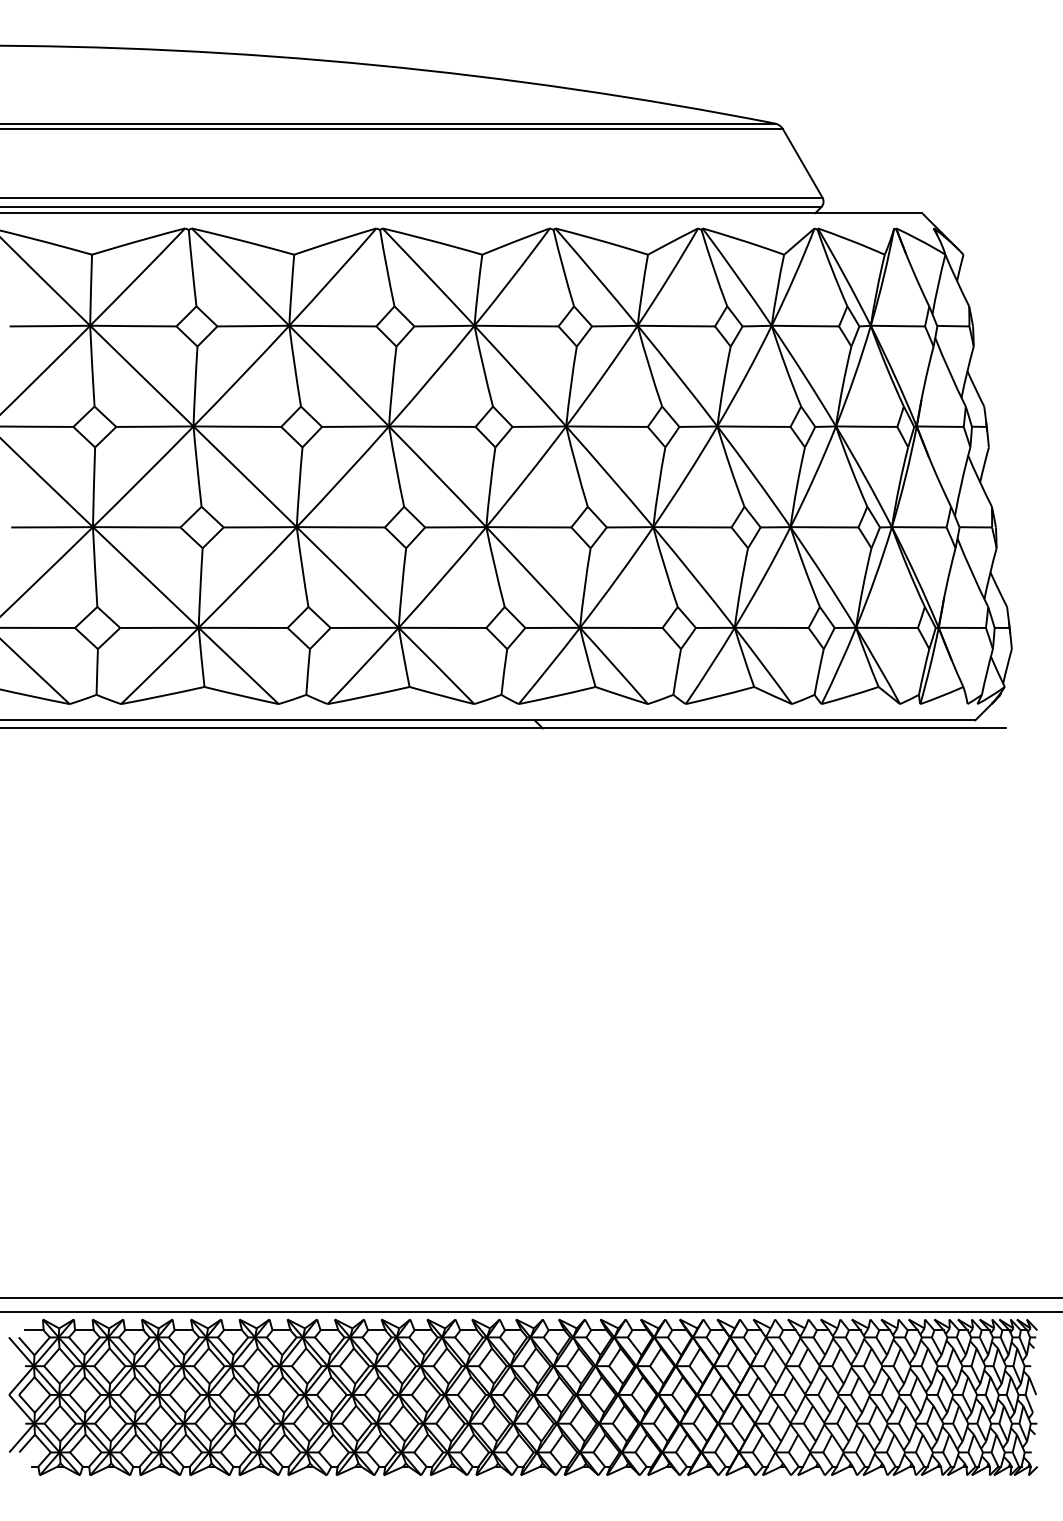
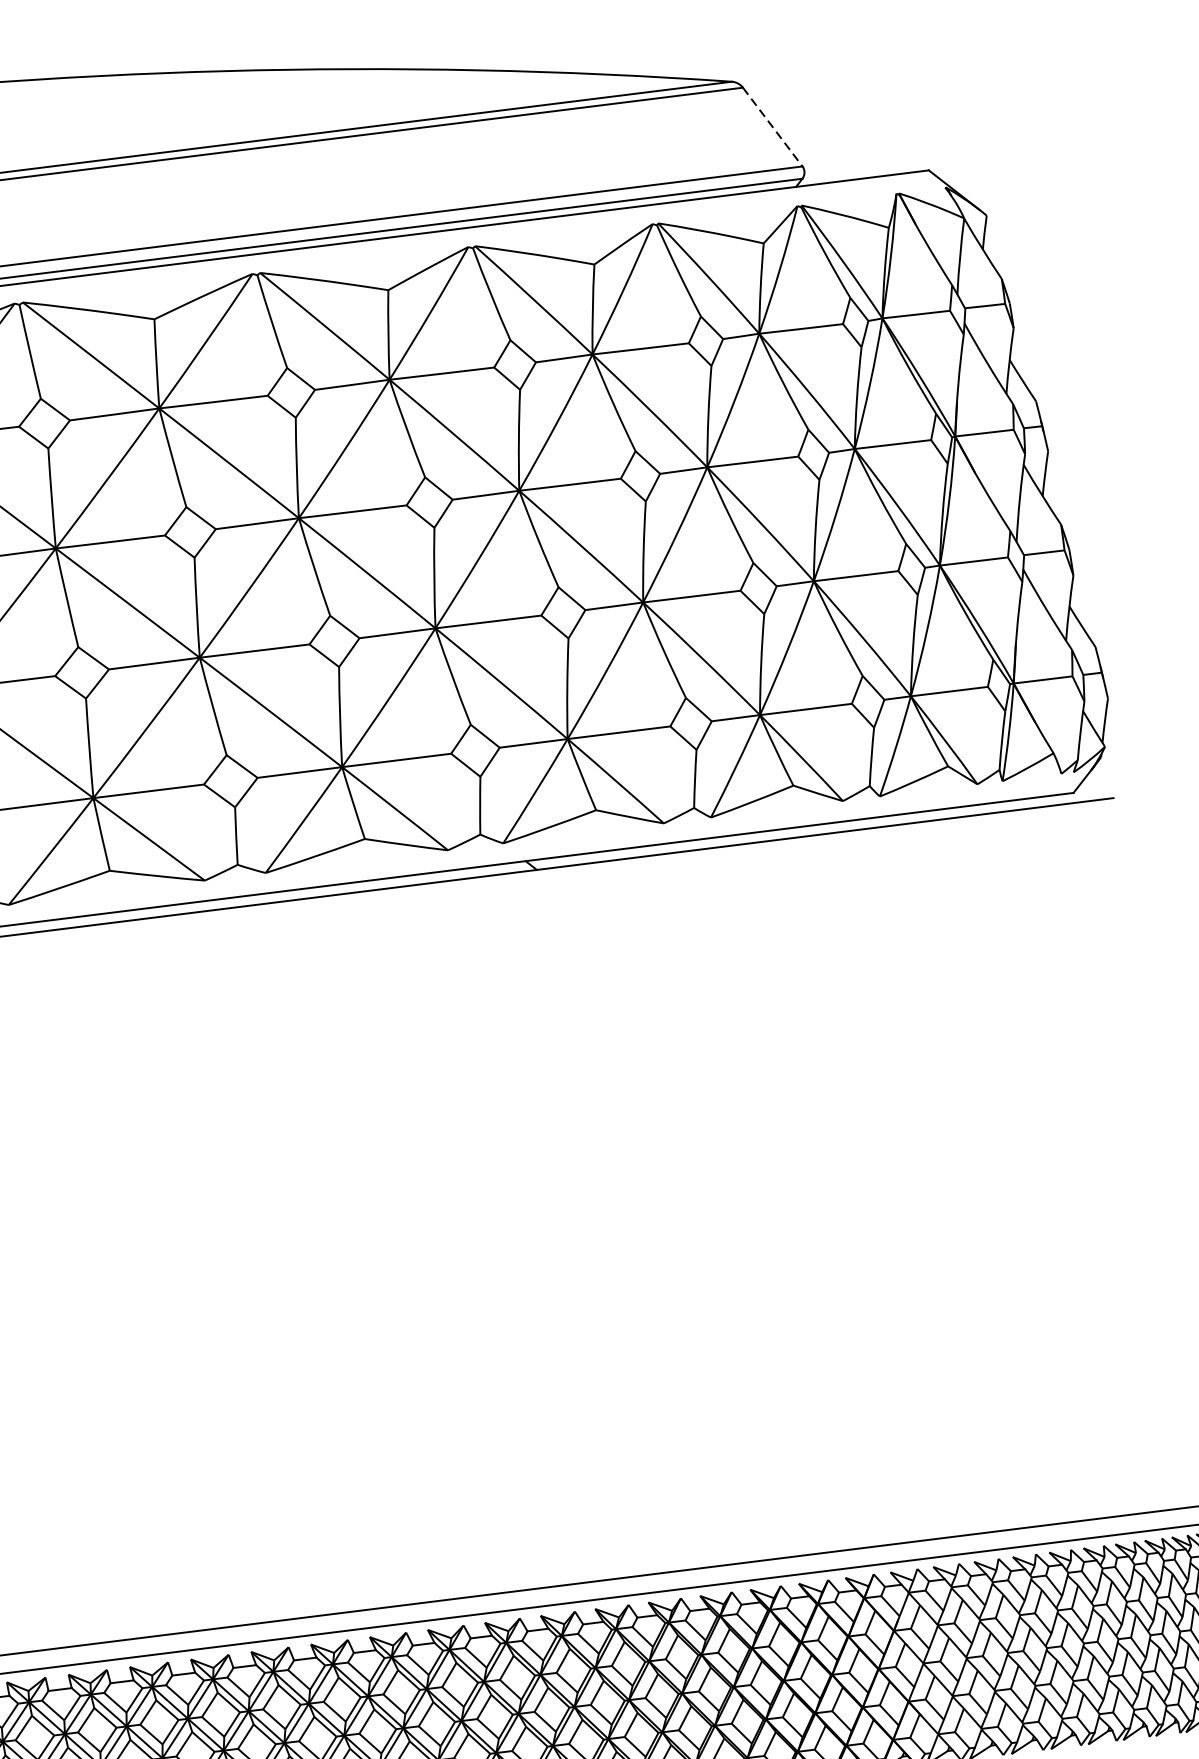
line: (803, 163) -> (773, 127), solid -> dashed

